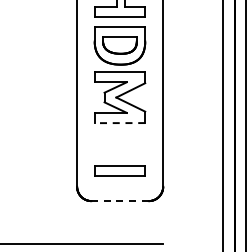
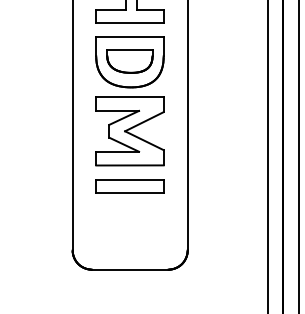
line: (119, 123) -> (129, 165), dashed -> solid
part: (119, 170) -> (129, 186), moved
line: (120, 201) -> (130, 270), dashed -> solid

